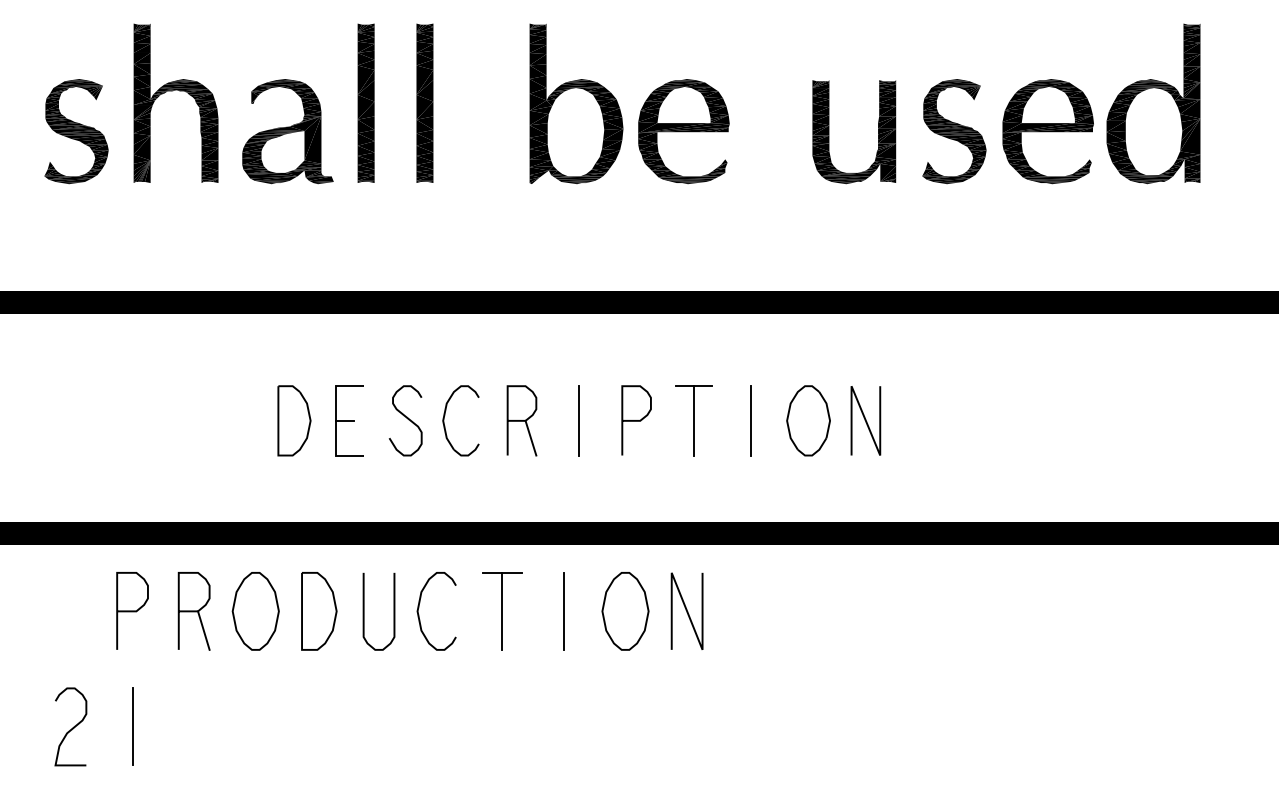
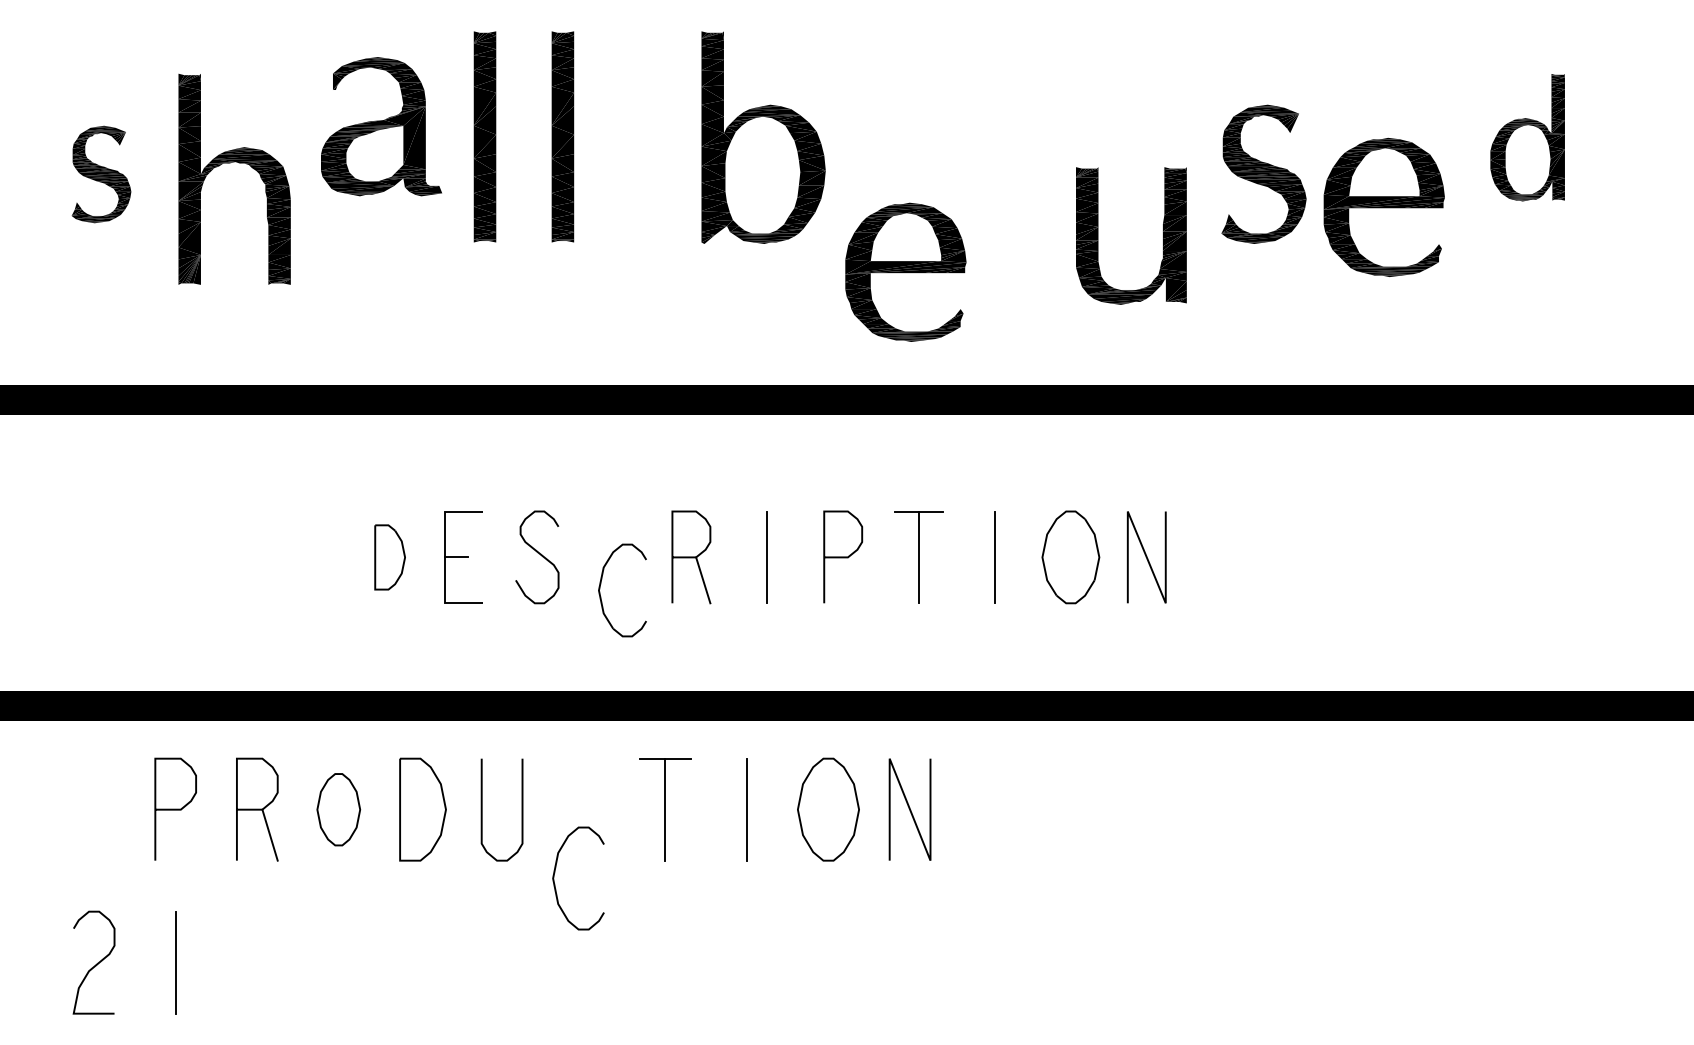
part: (172, 91) -> (229, 163), moved
part: (1153, 103) -> (1527, 137), size x0.6
part: (76, 131) -> (101, 174), size x0.7
part: (287, 131) -> (380, 126), moved
part: (683, 131) -> (905, 272), moved
part: (1047, 131) -> (1383, 207), moved
part: (878, 132) -> (1163, 236), moved
part: (445, 415) -> (602, 583), moved
part: (294, 420) -> (390, 556), size x0.7
curve: (419, 608) -> (555, 874), moved
part: (255, 611) -> (338, 809), size x0.7

